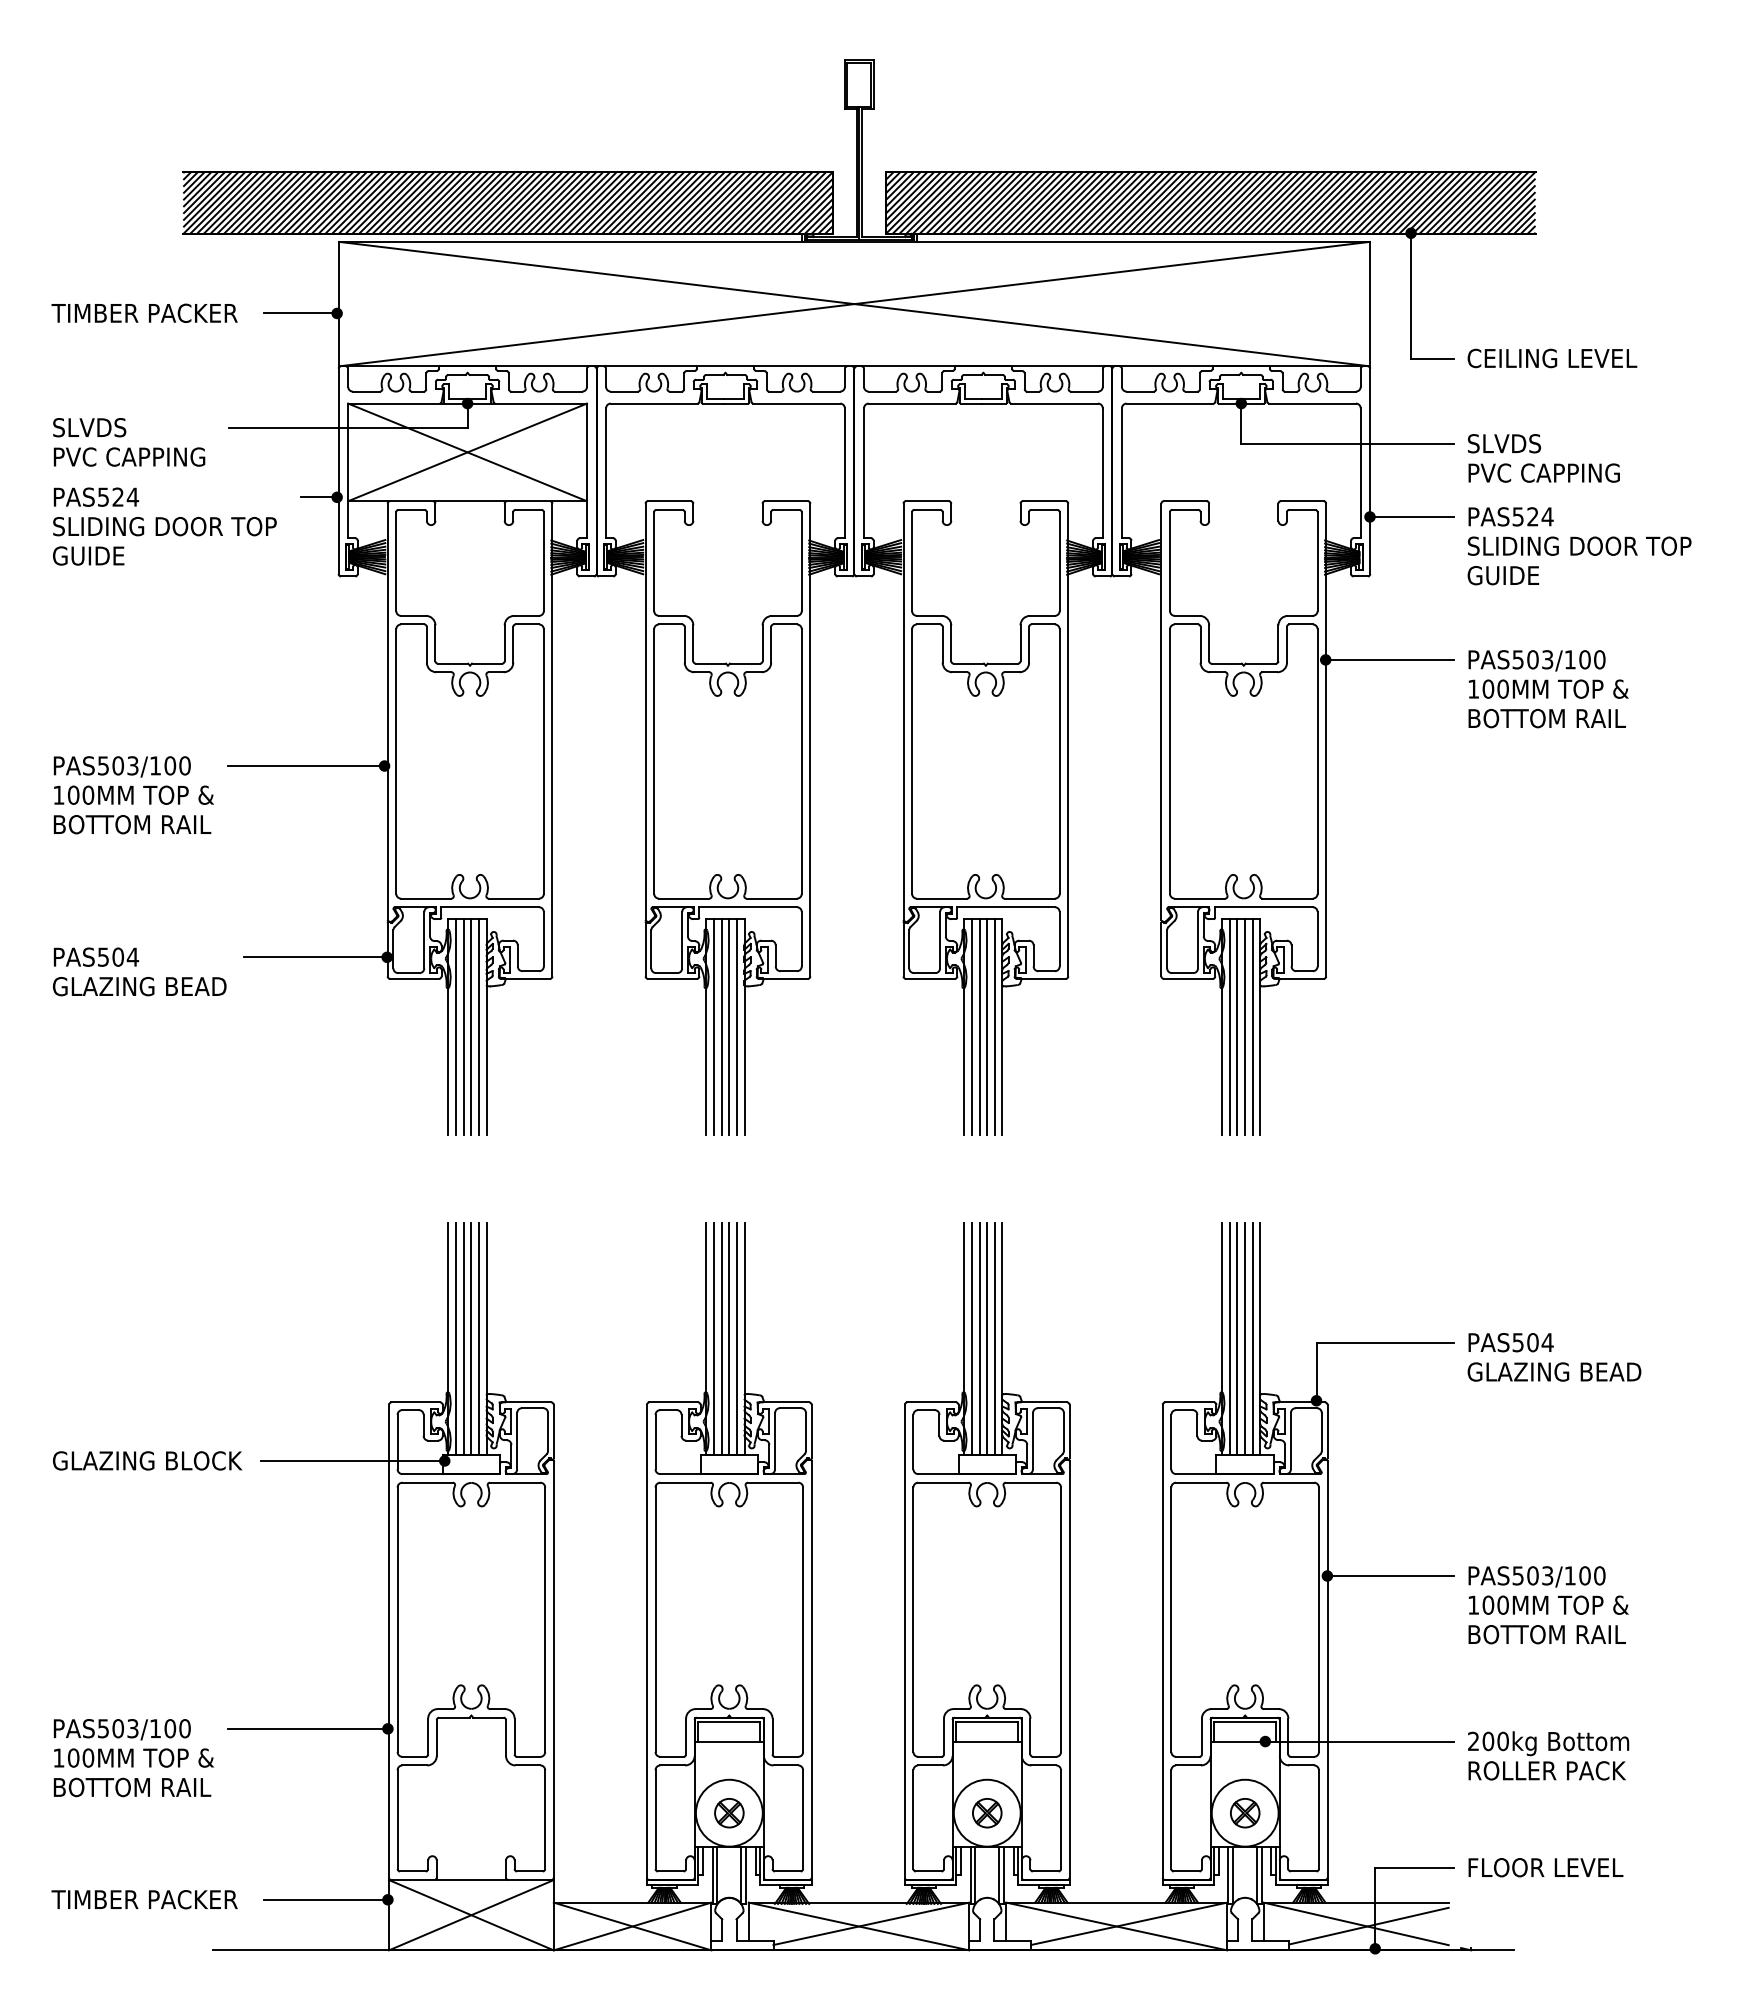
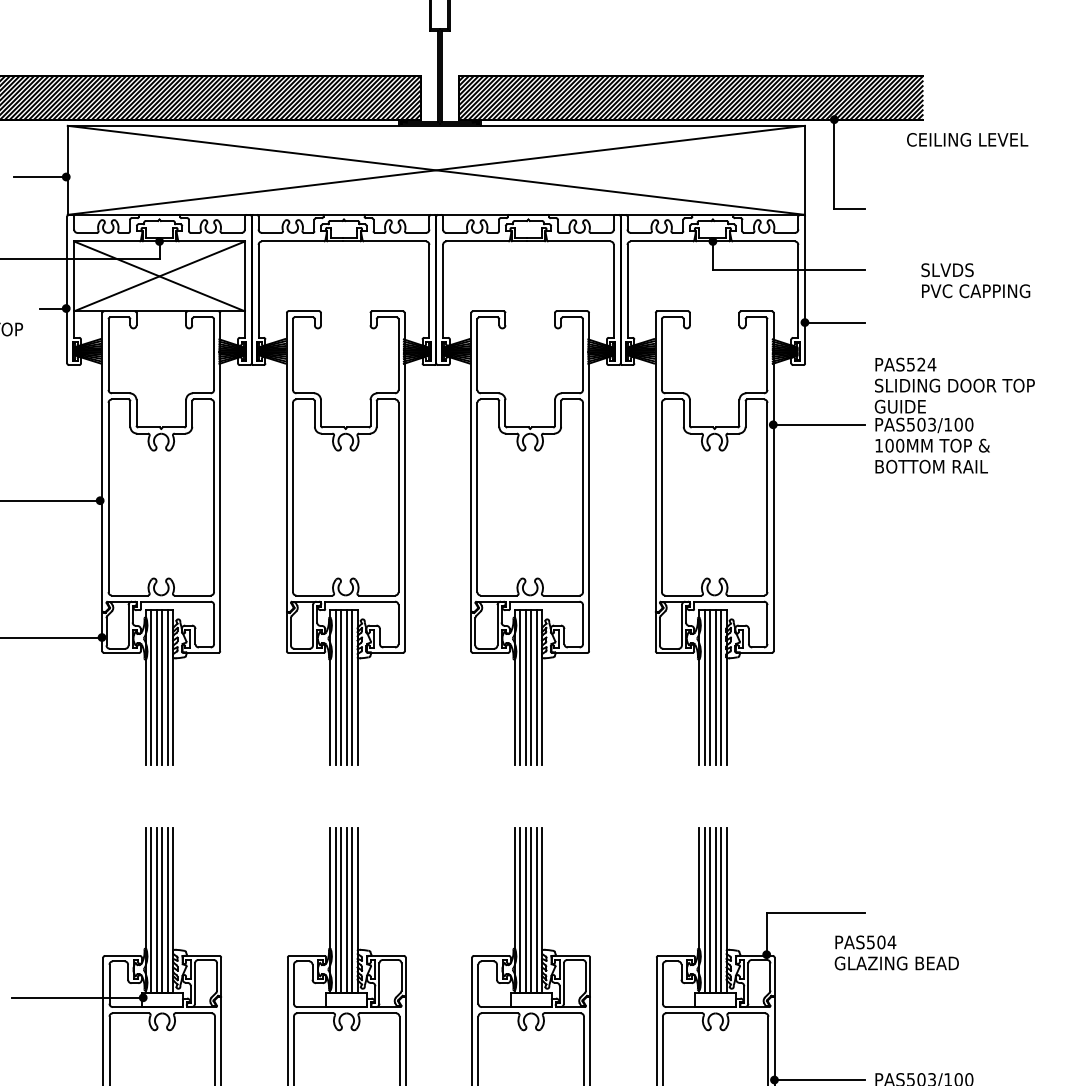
text: (1552, 358) -> (967, 139), moved
text: (1543, 458) -> (975, 280), moved
text: (1579, 546) -> (954, 385), moved
text: (1554, 1357) -> (896, 953), moved

